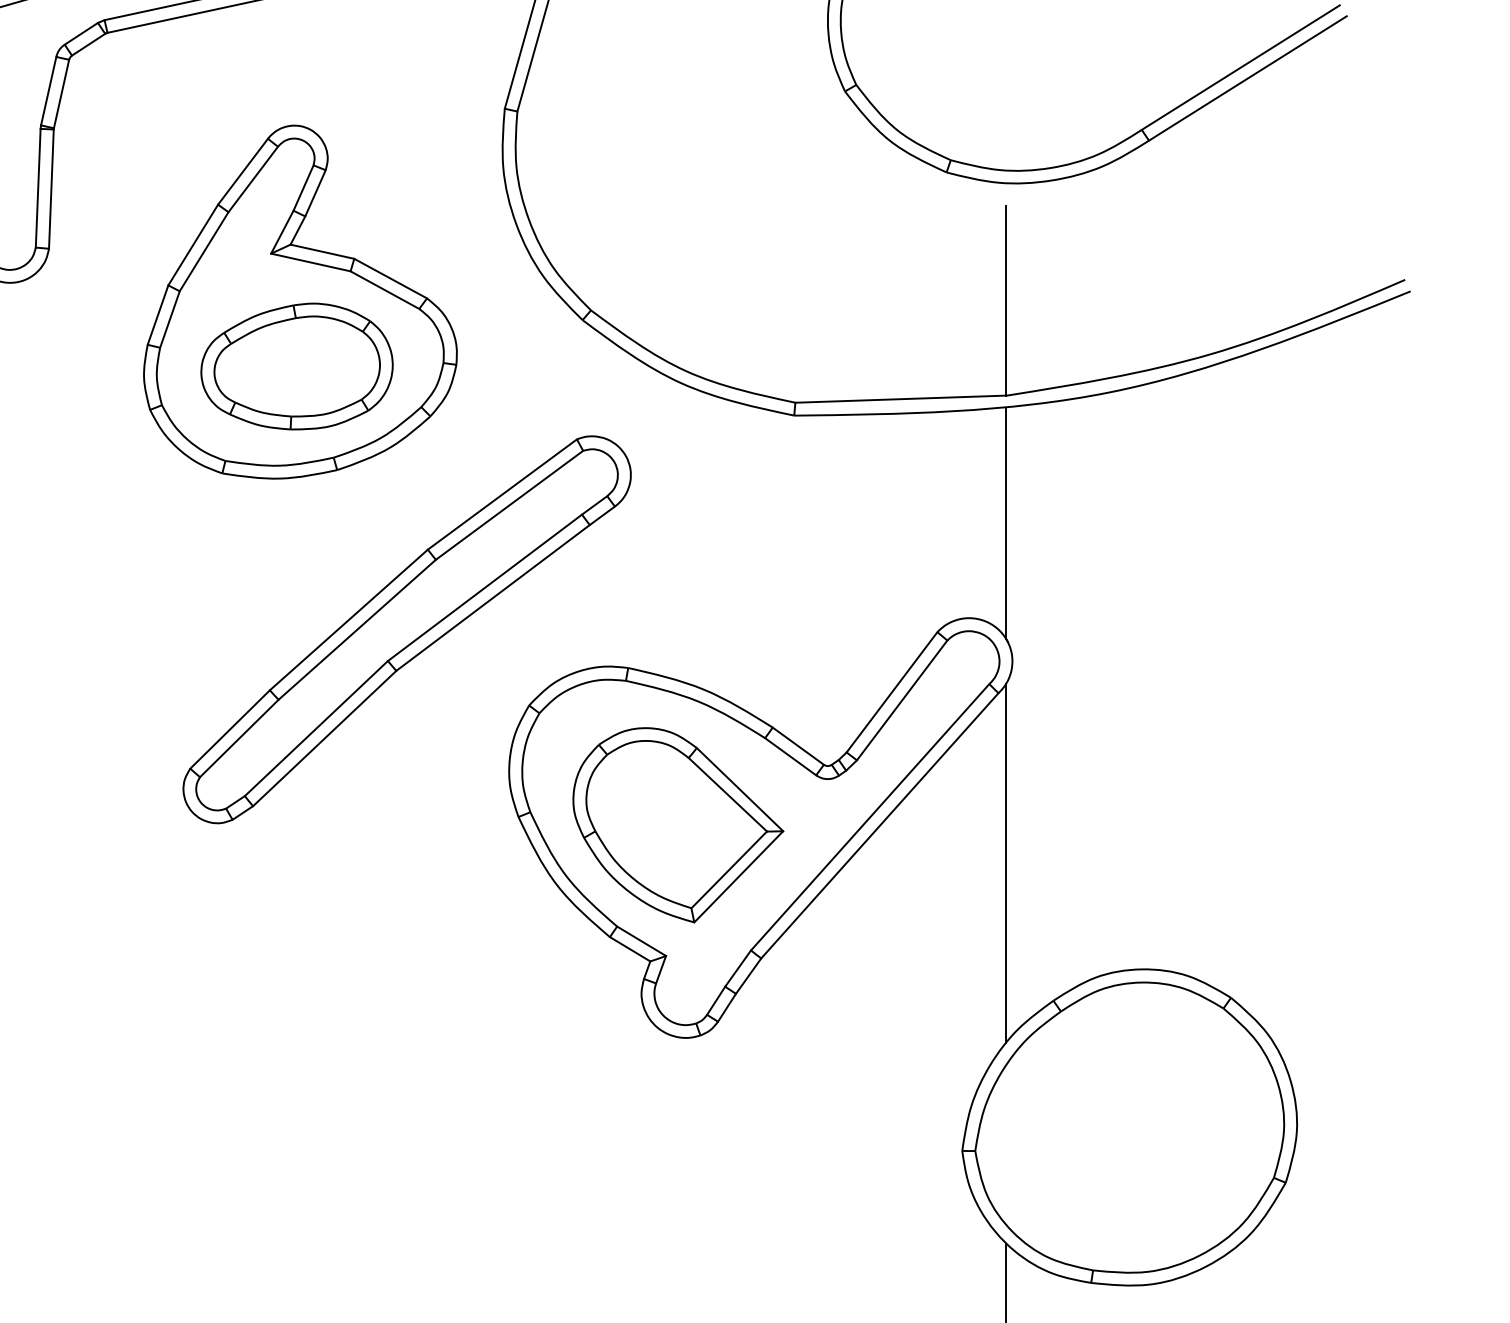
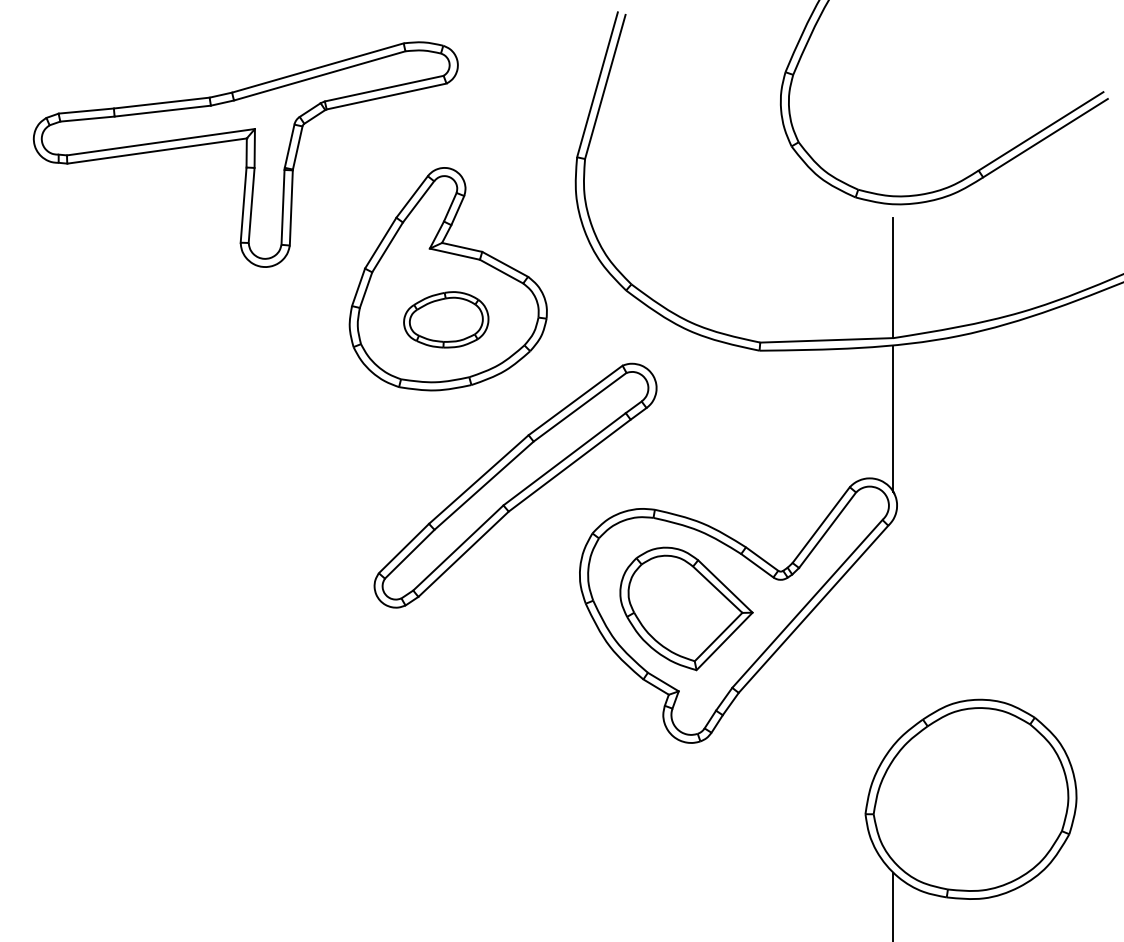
part: (297, 366) -> (446, 319), size x0.7
line: (1006, 862) -> (893, 632), removed

